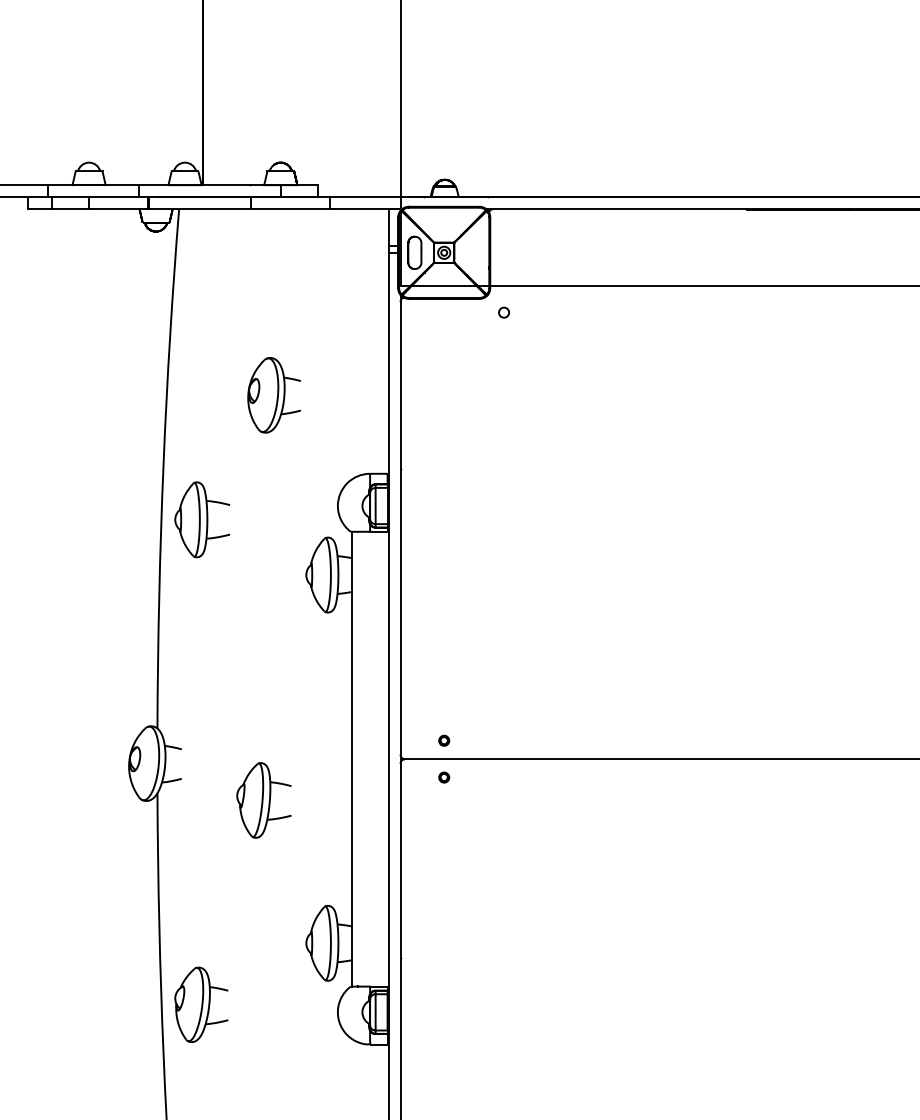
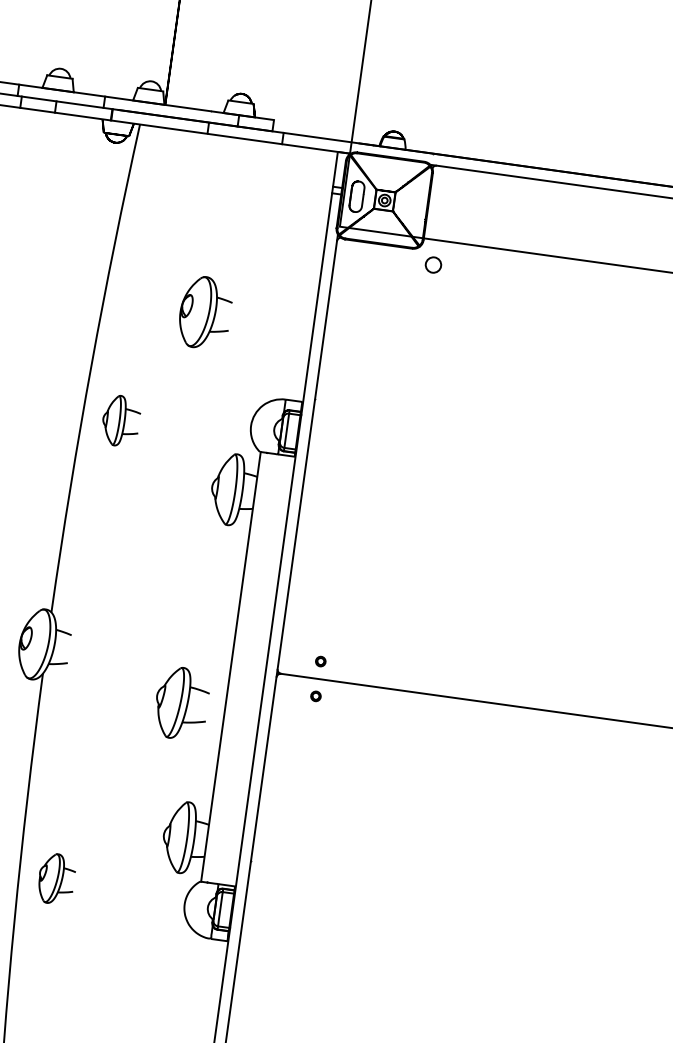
part: (503, 312) -> (432, 264), size x1.6
part: (202, 519) -> (121, 420), size x0.7
part: (263, 800) -> (181, 703), moved
part: (201, 1004) -> (56, 878), size x0.7

